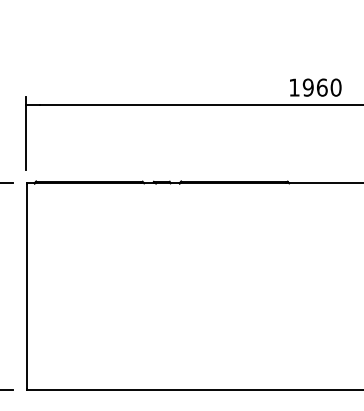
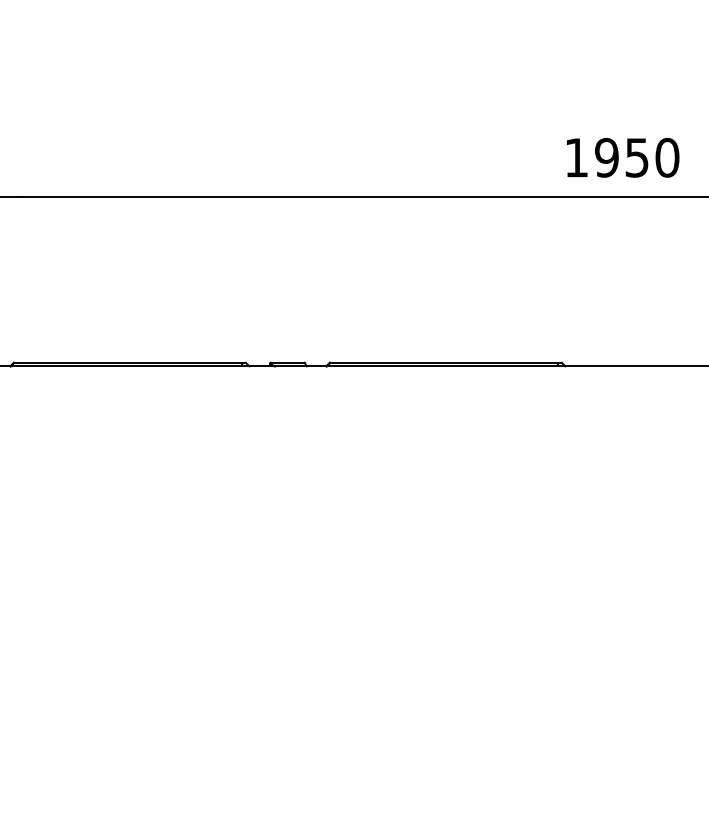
text: (322, 87) -> (637, 157), 1960 -> 1950

